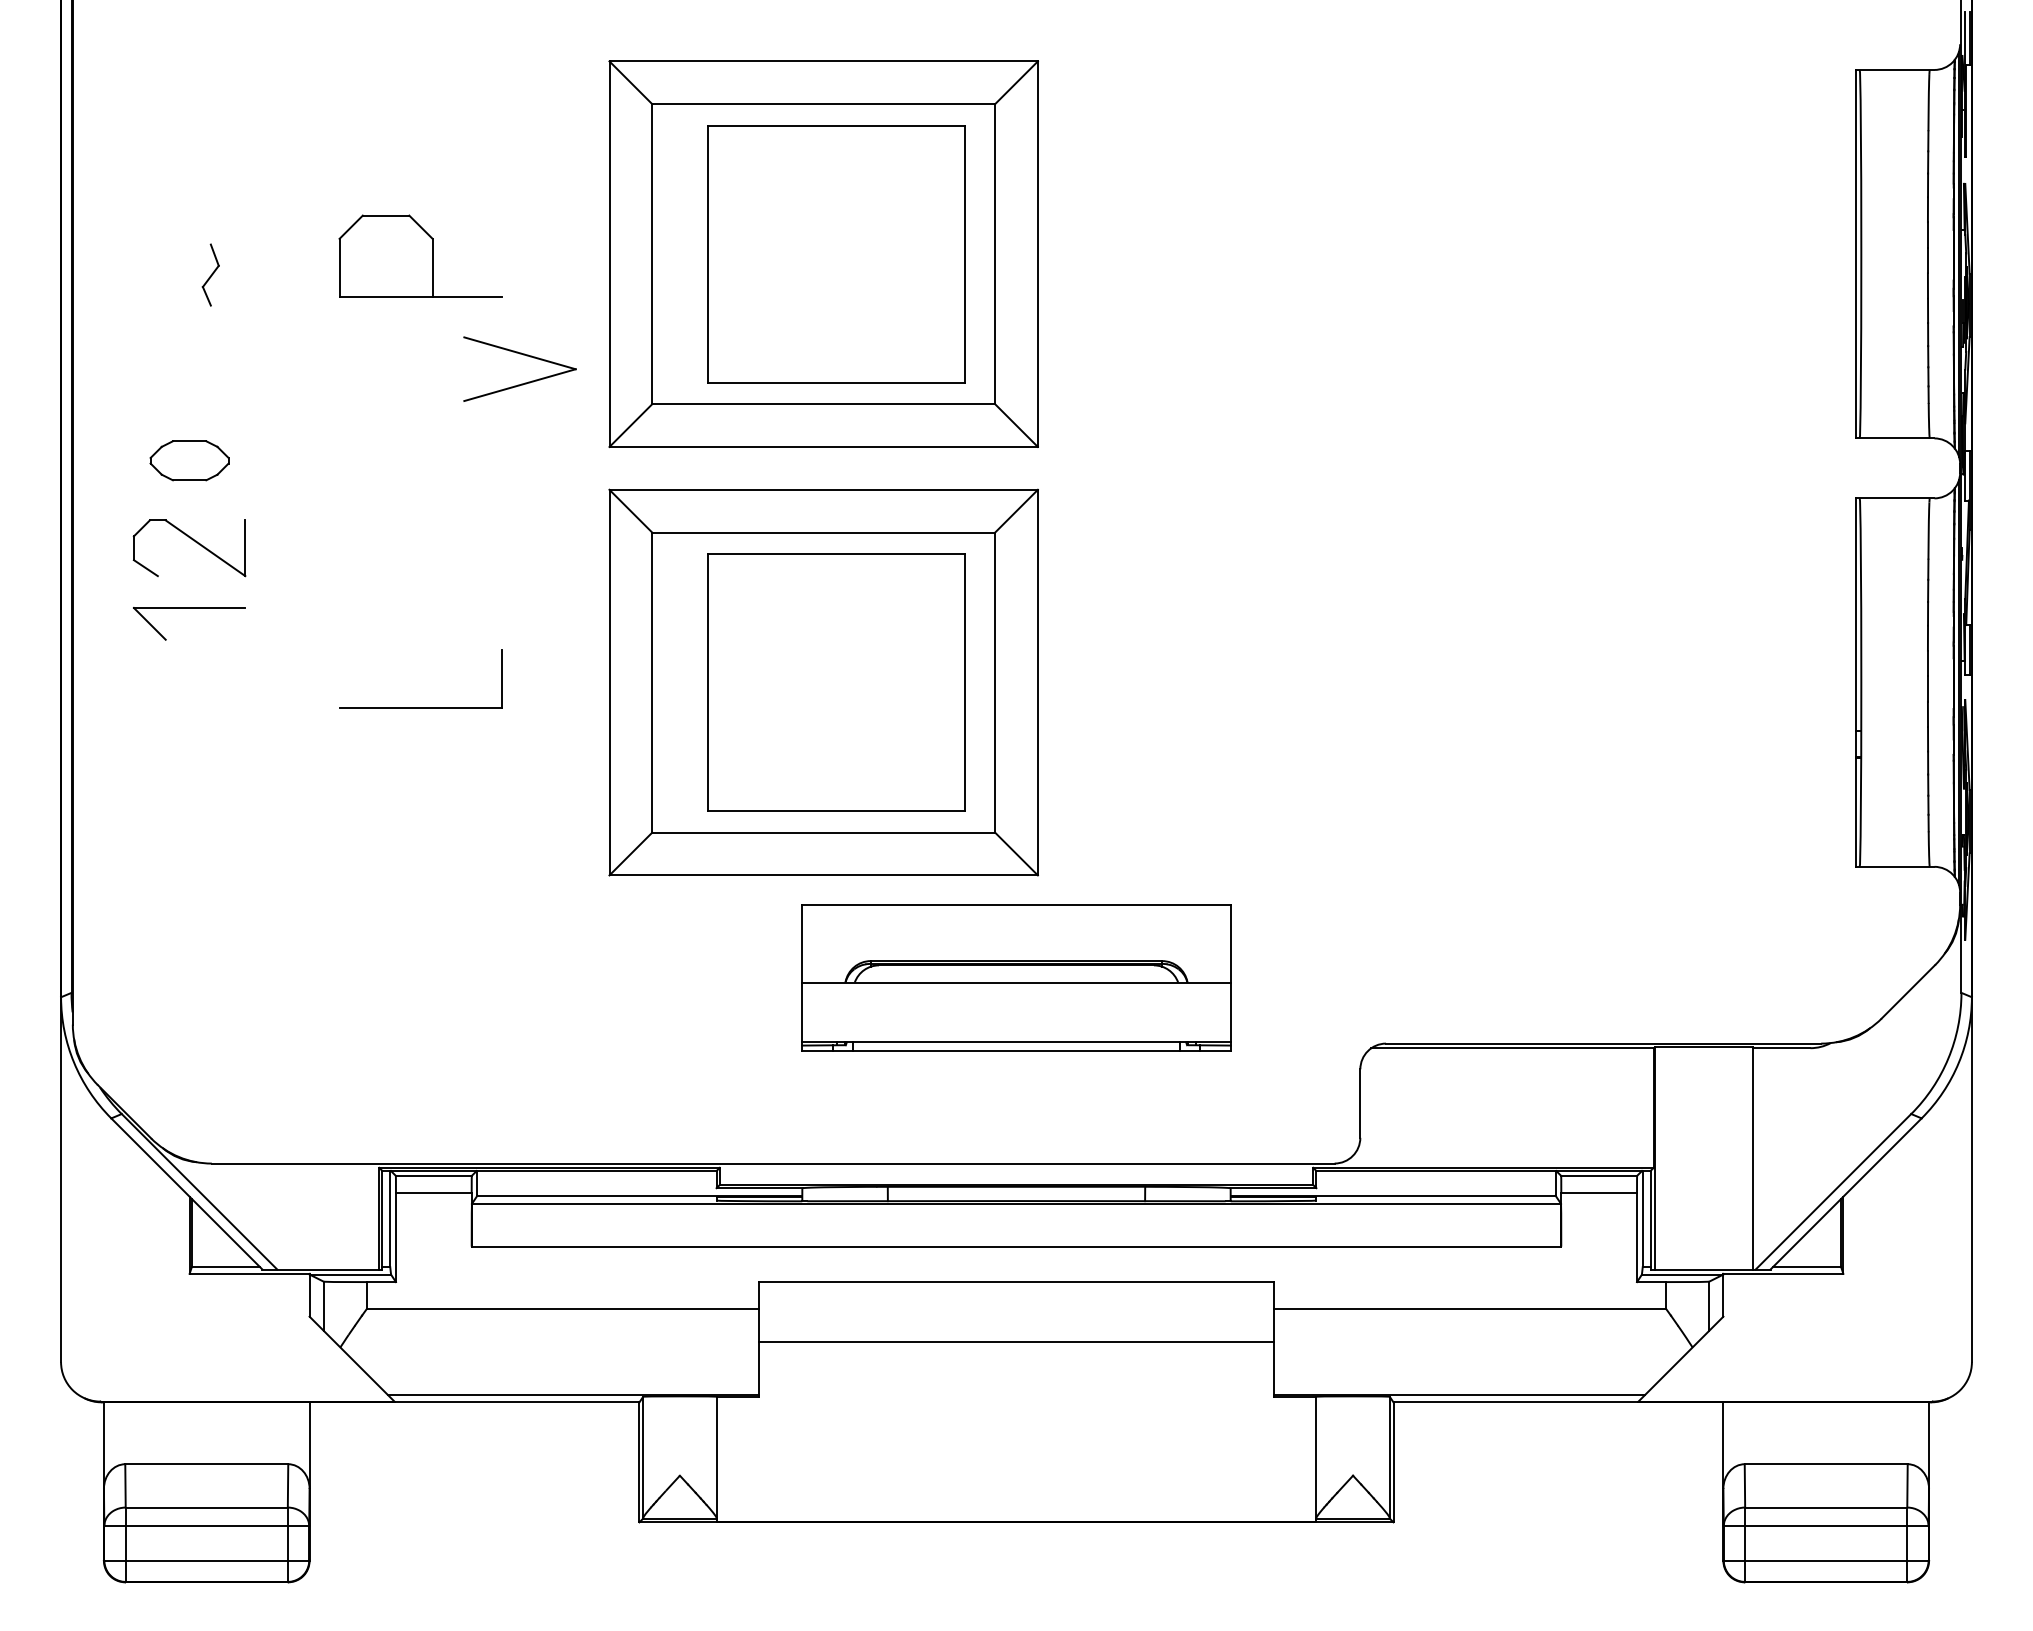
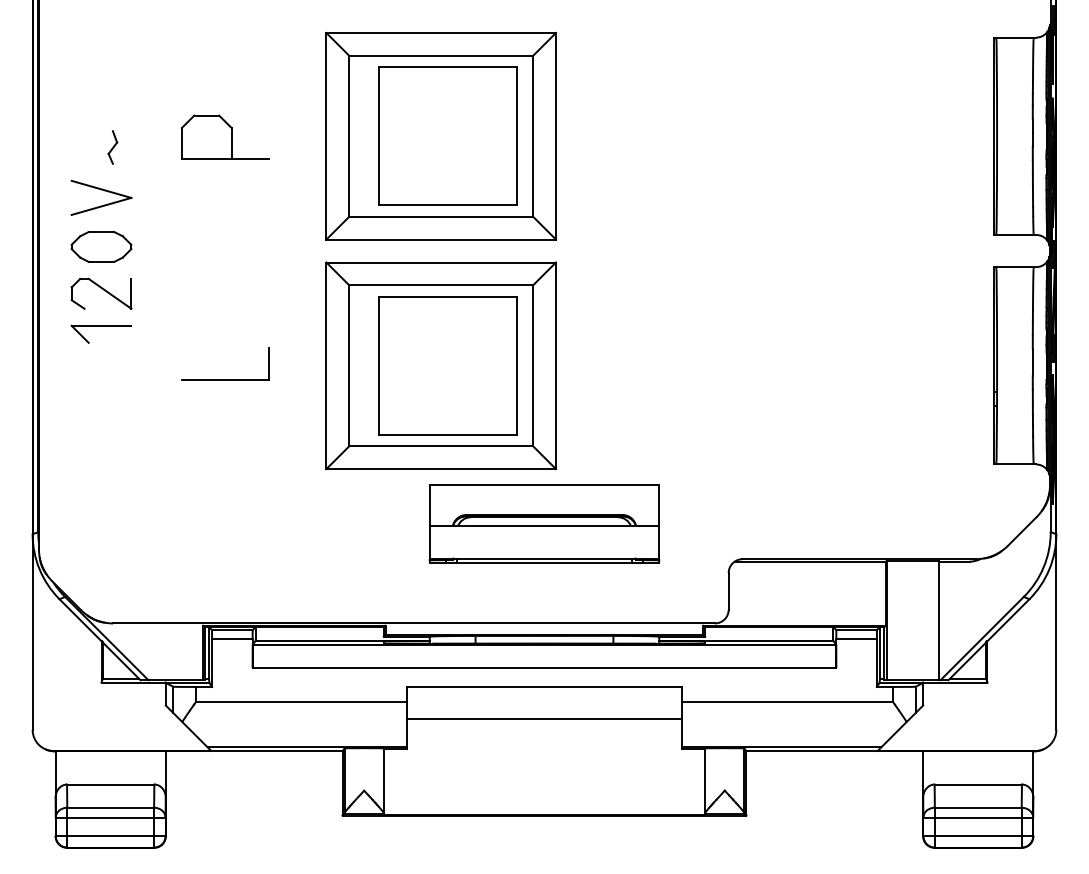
part: (525, 357) -> (104, 191), moved
part: (189, 459) -> (101, 246), size x1.43

